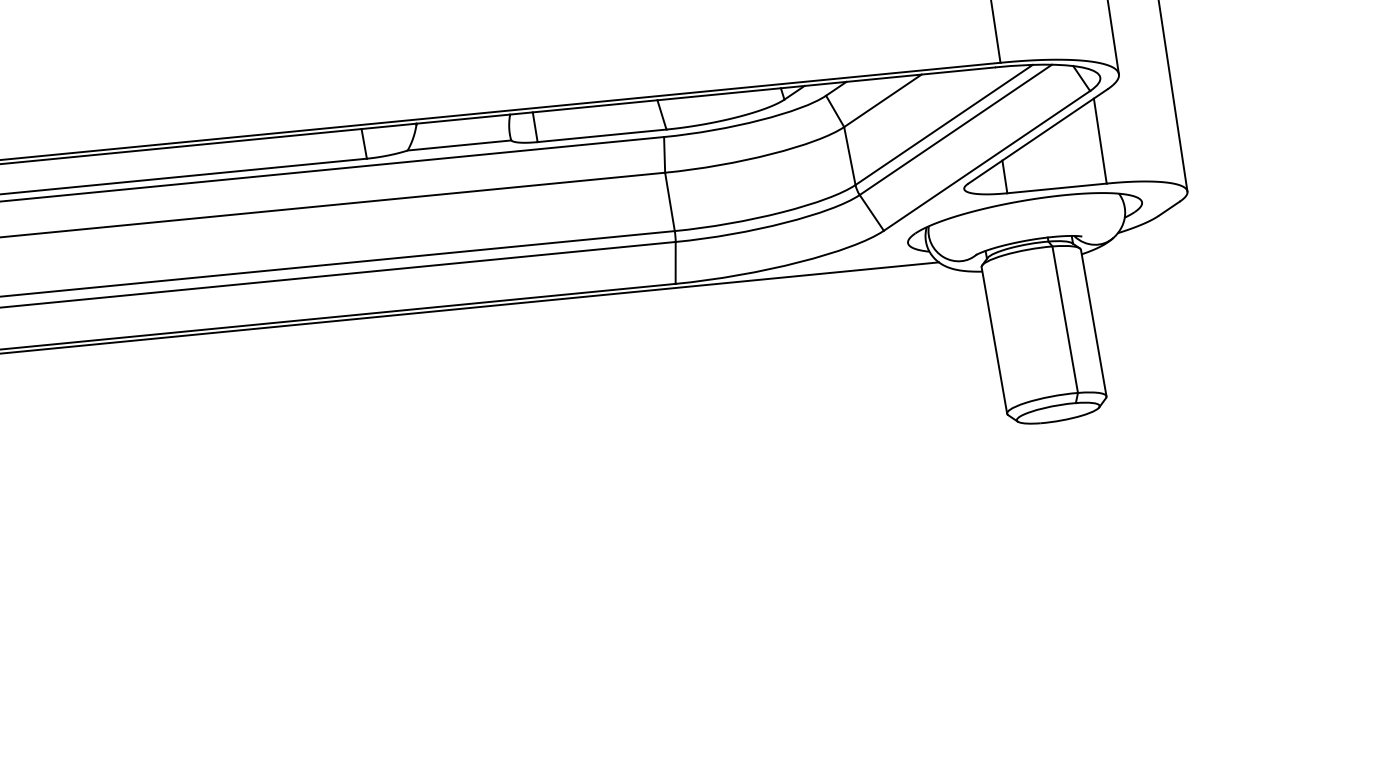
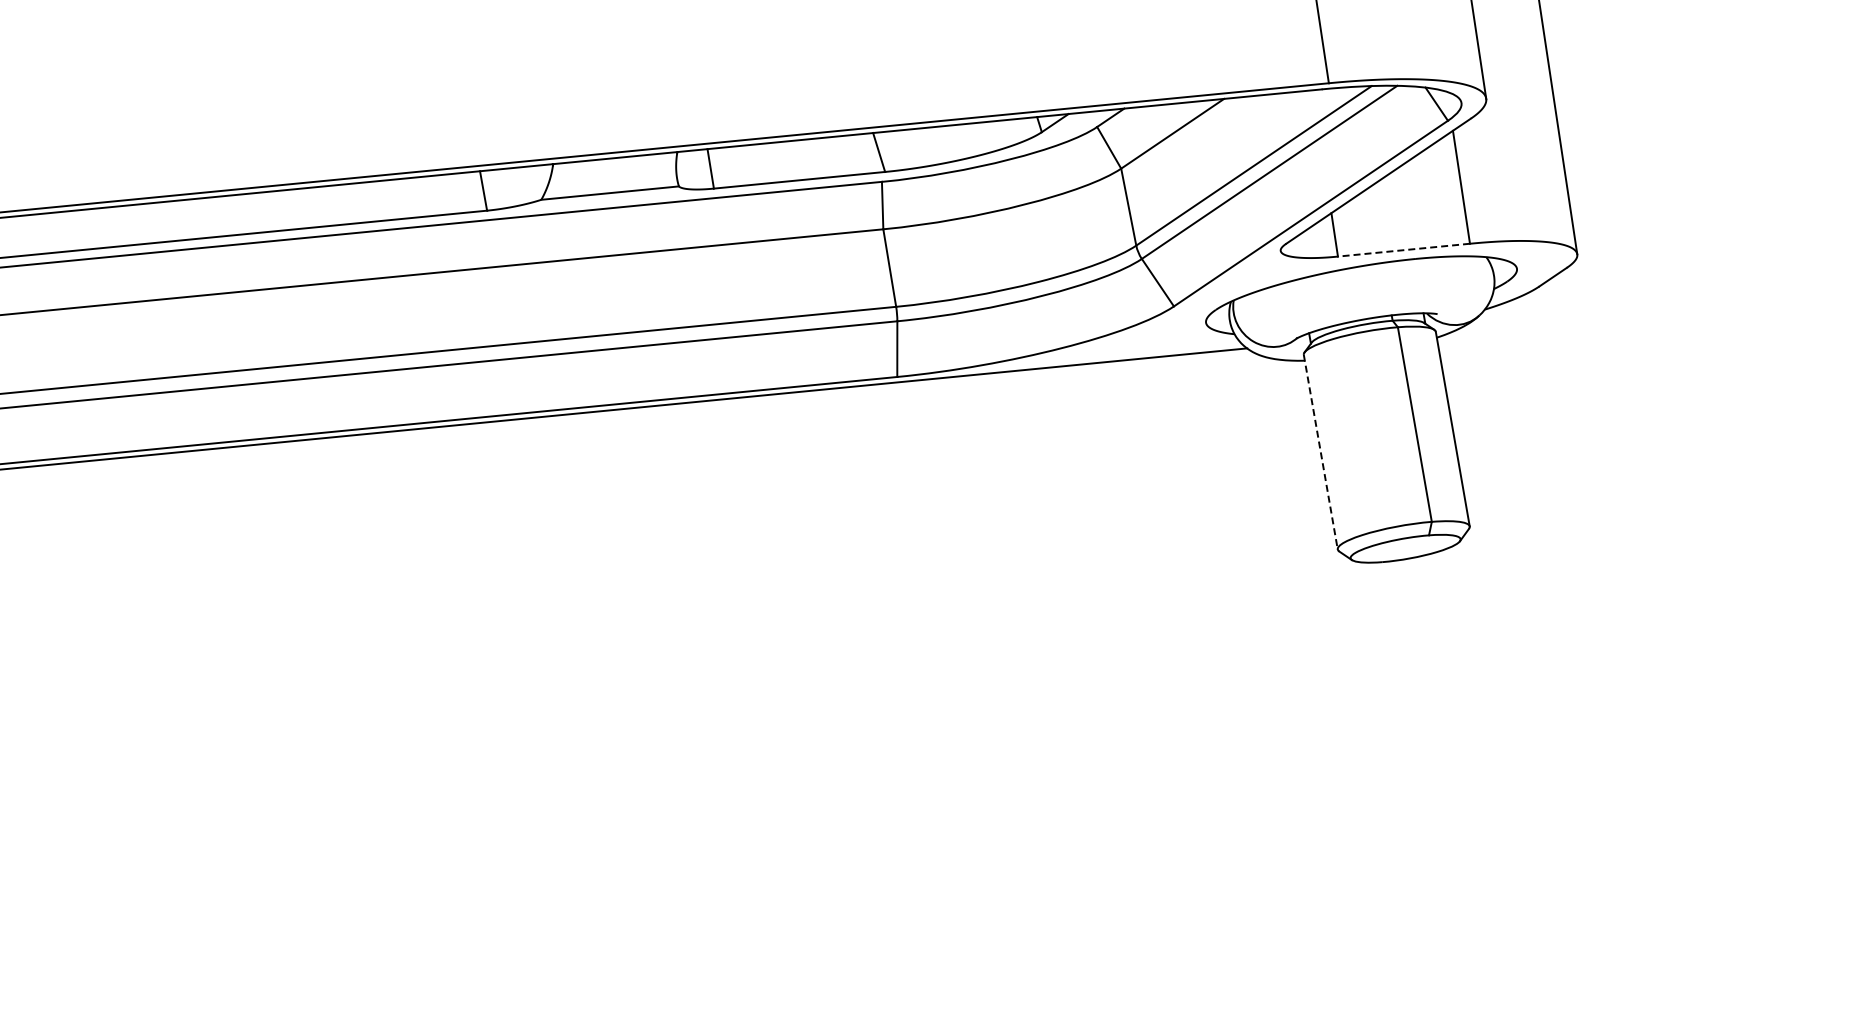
line: (1056, 188) -> (1403, 250), solid -> dashed
line: (994, 340) -> (1320, 452), solid -> dashed

